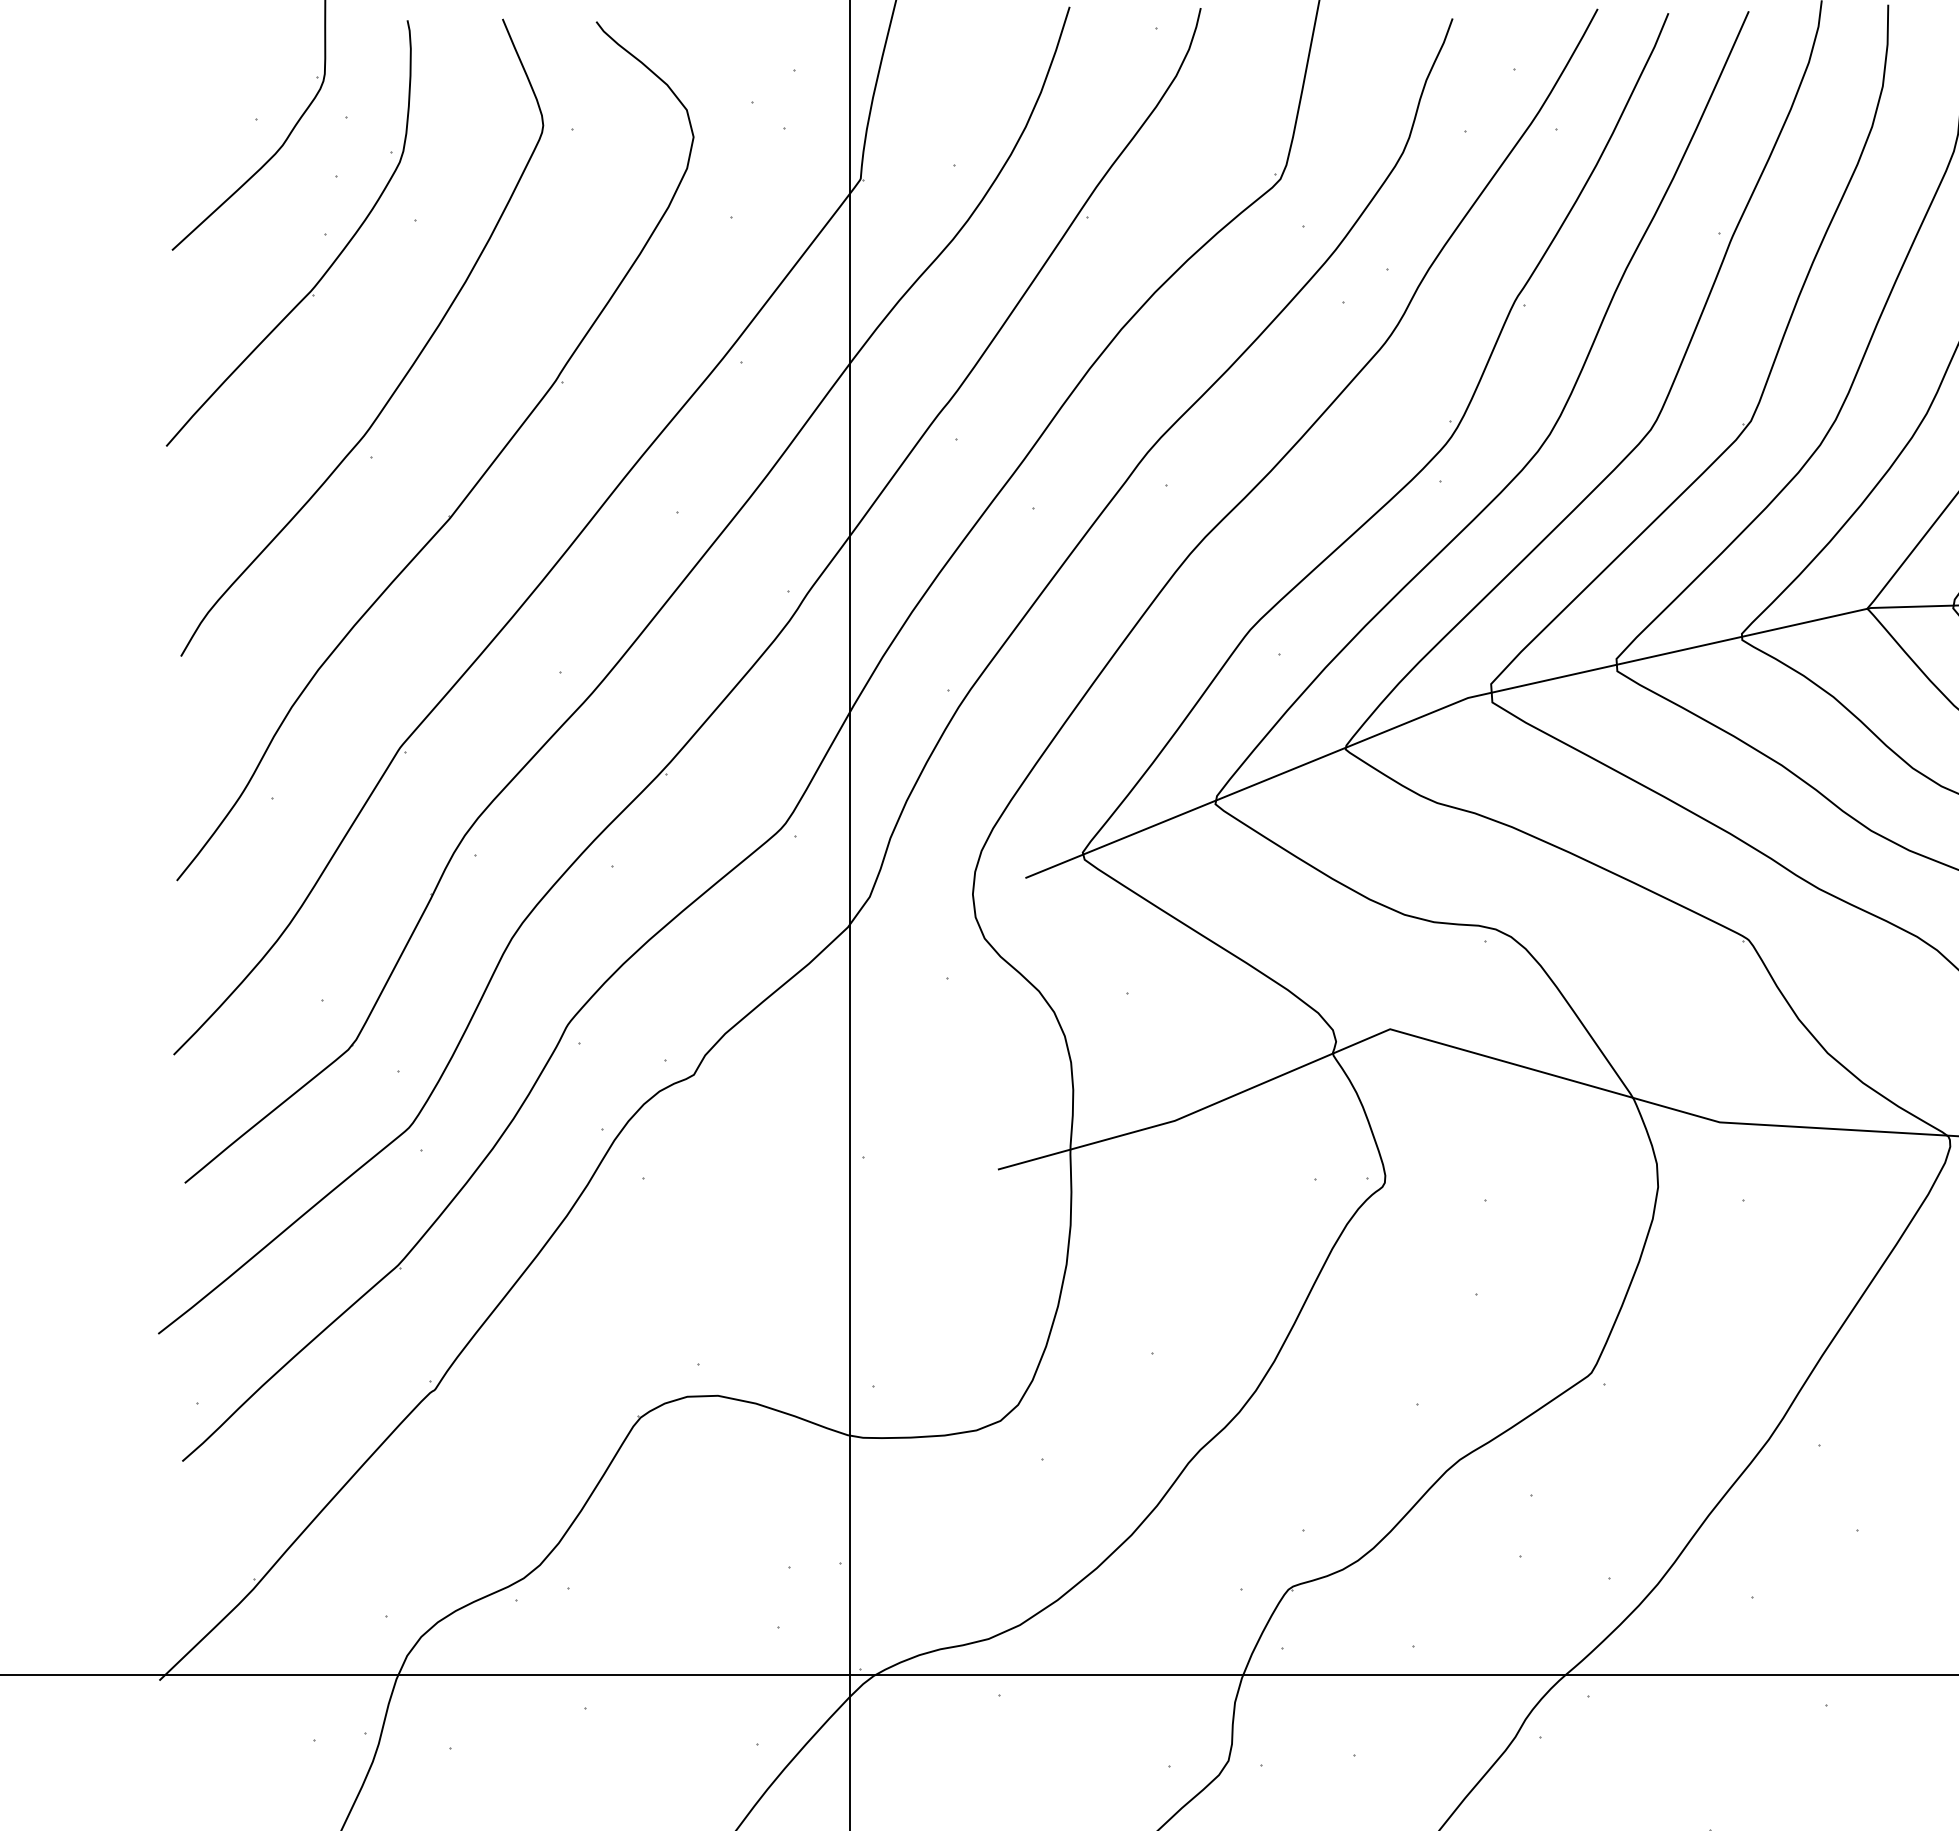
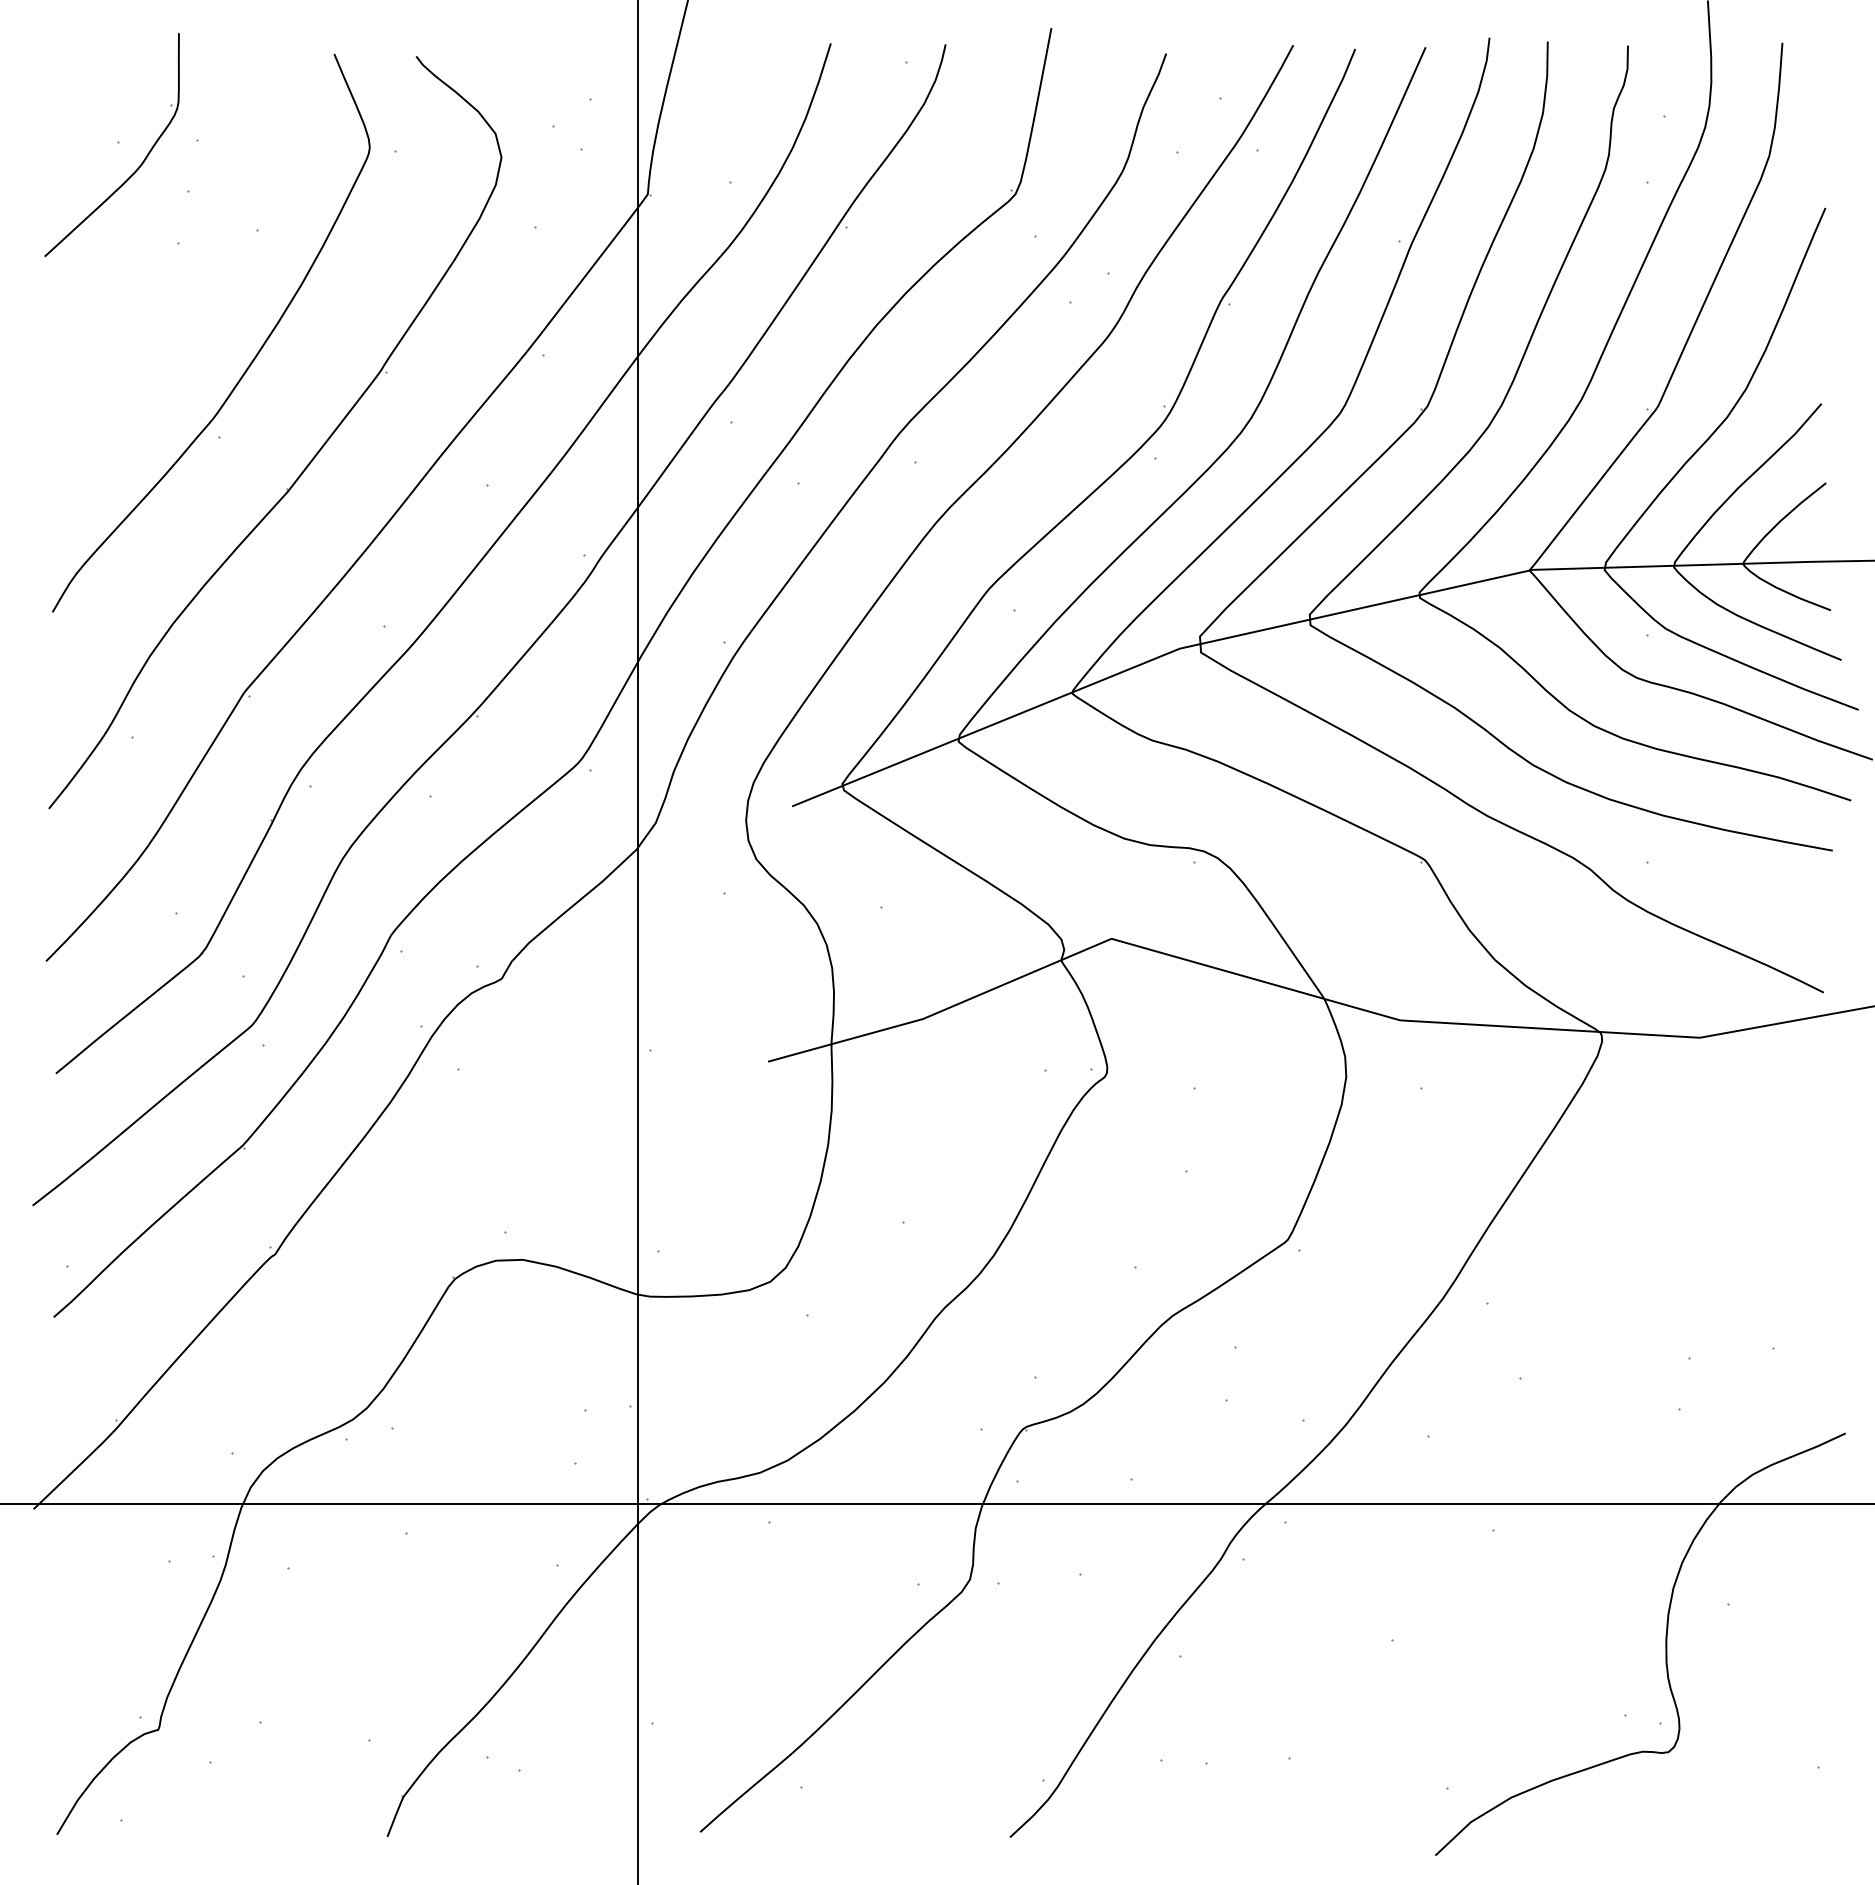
part: (329, 266) -> (182, 270), removed

